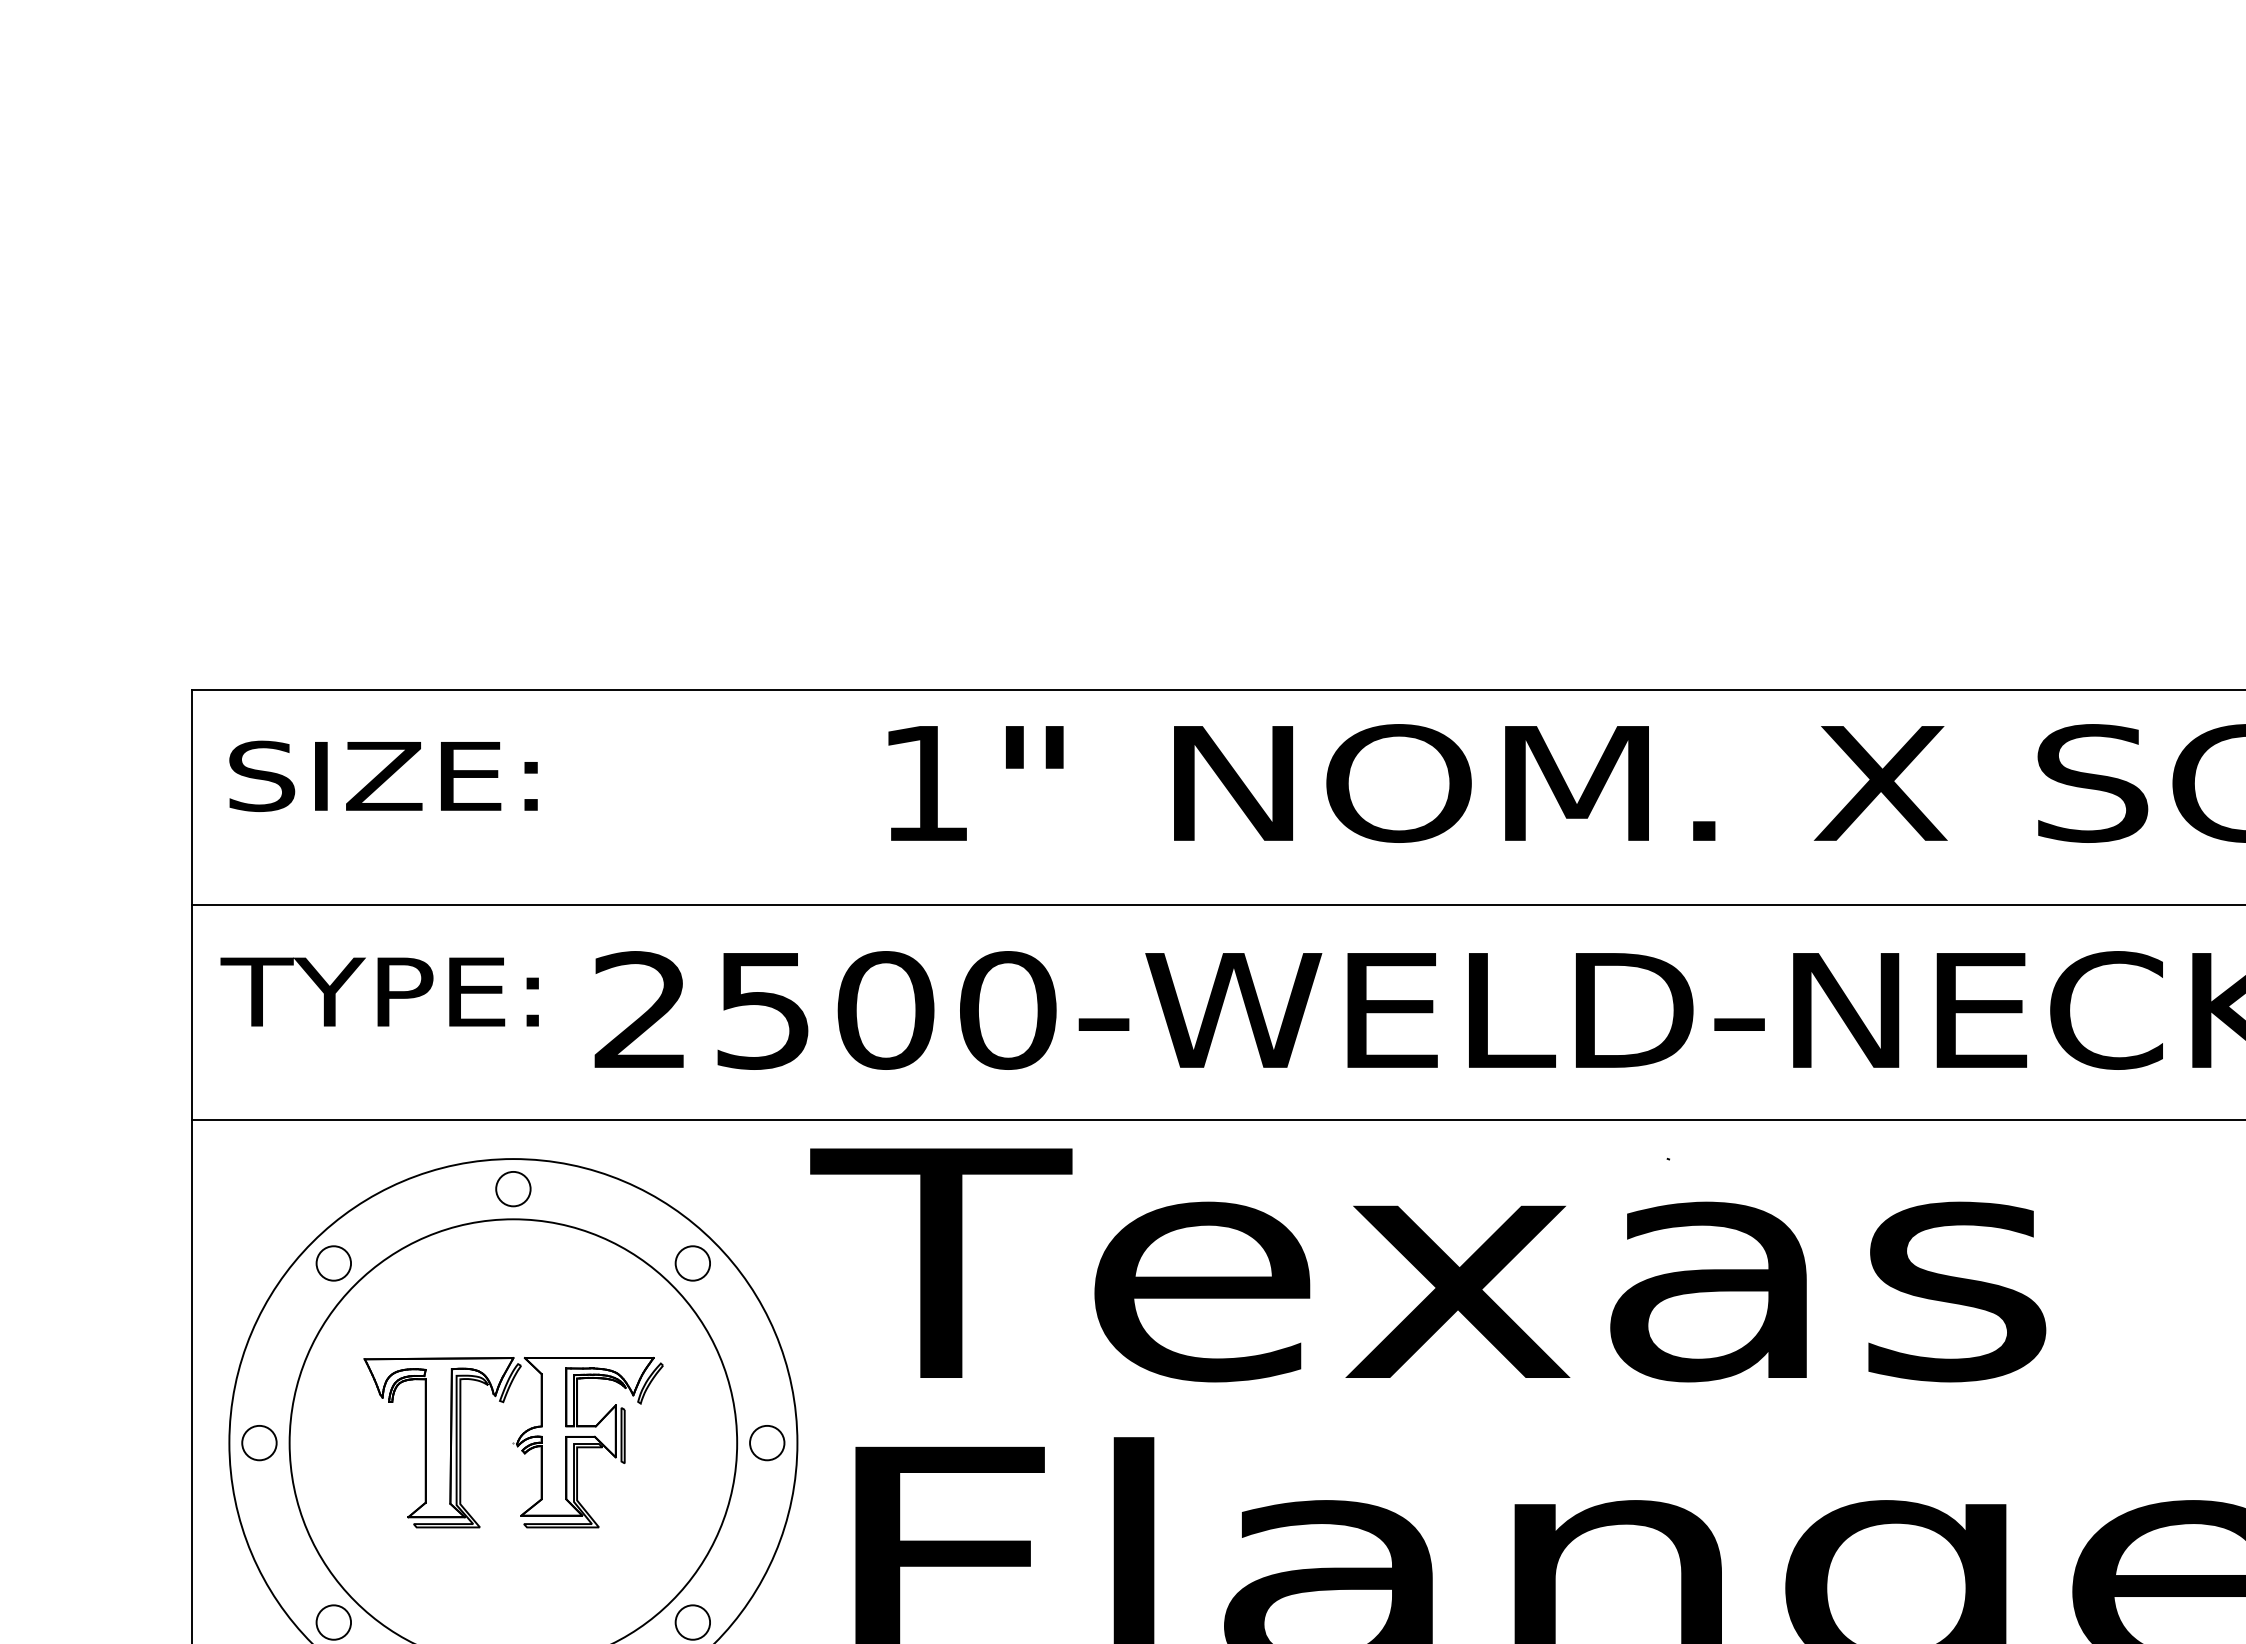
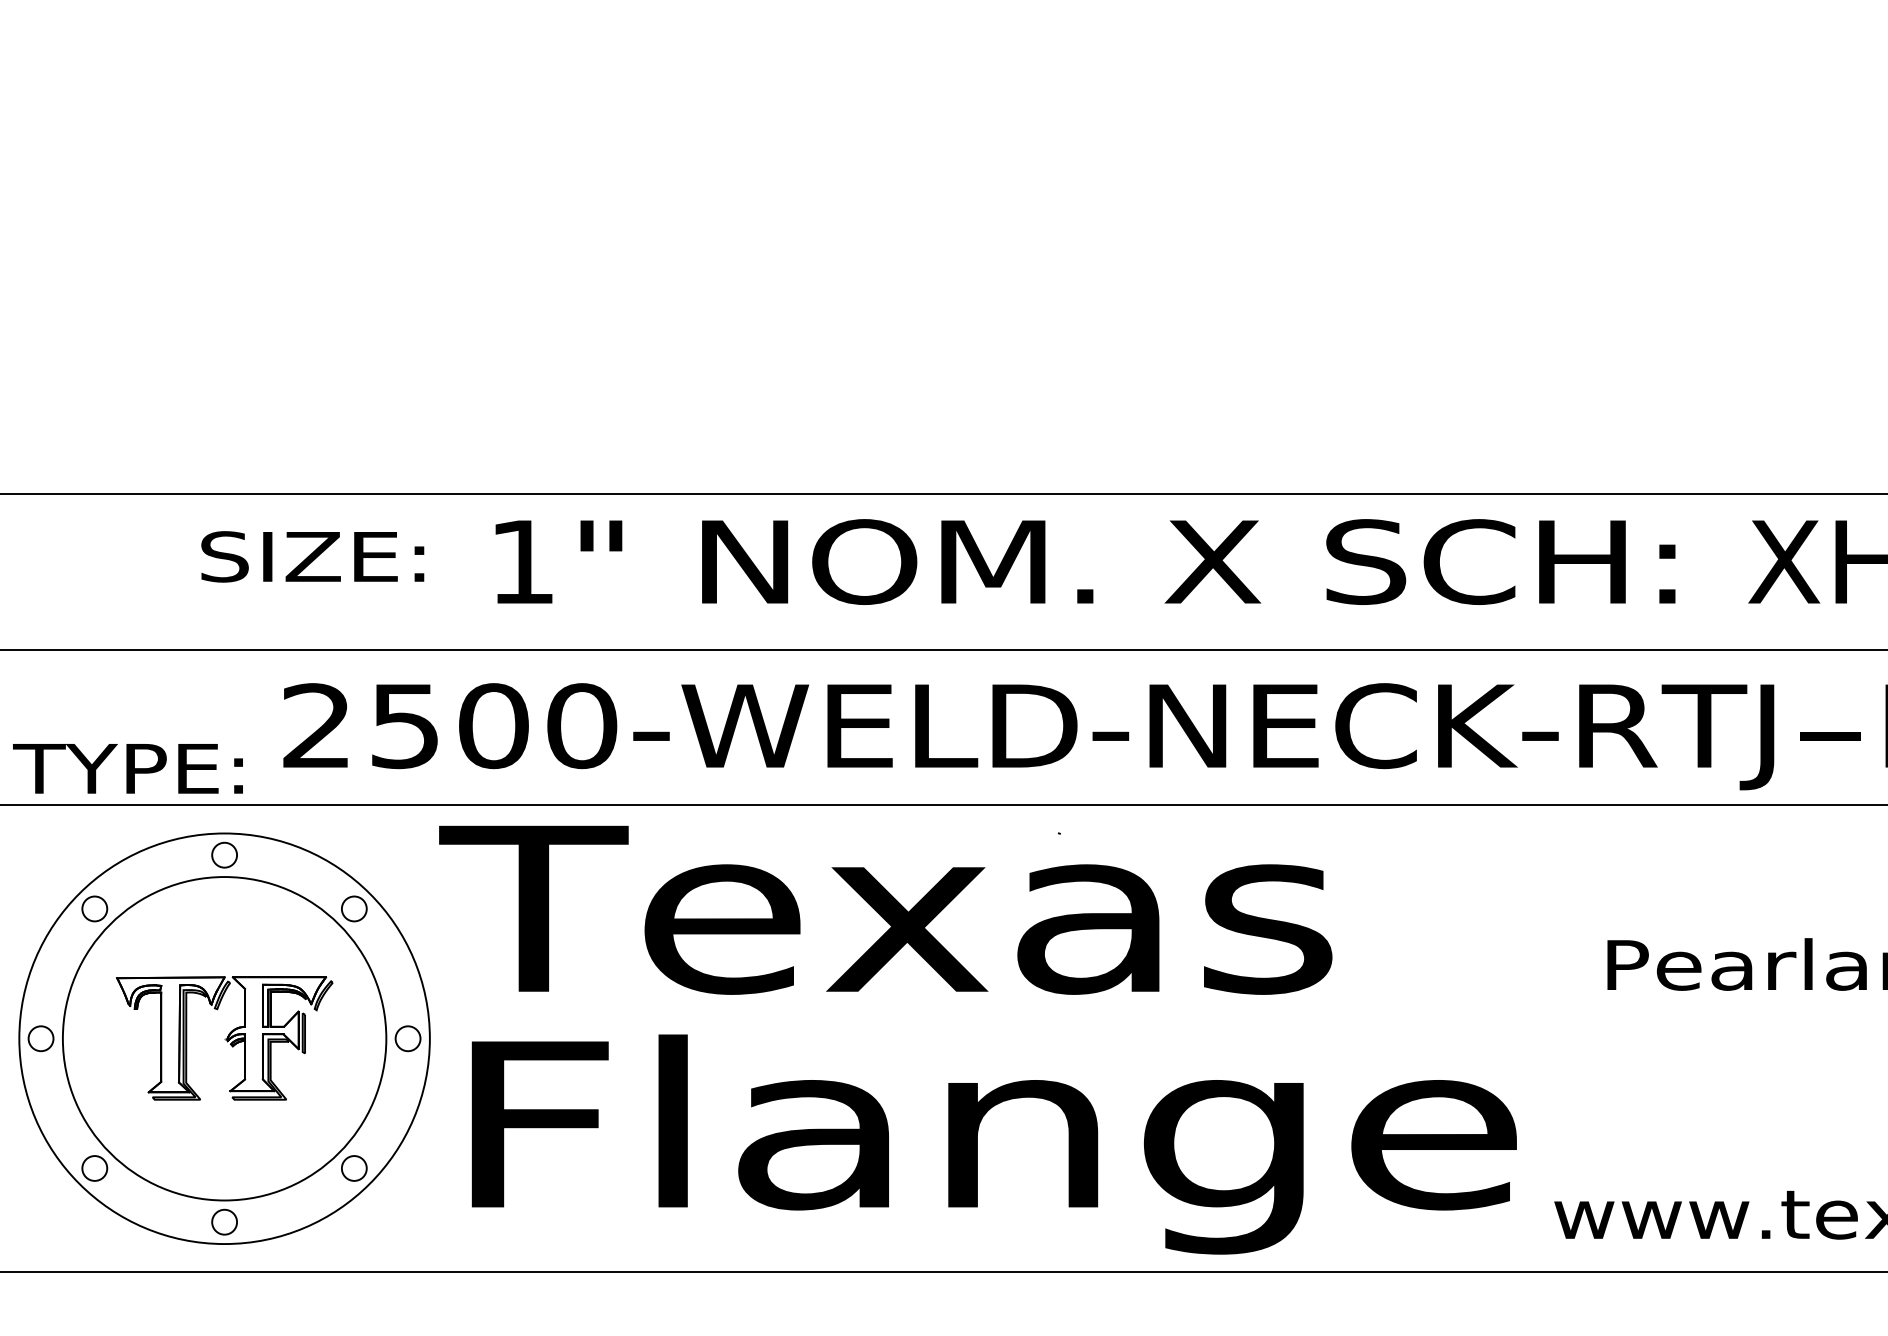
text: (383, 775) -> (312, 556), moved
text: (379, 991) -> (127, 768), moved

